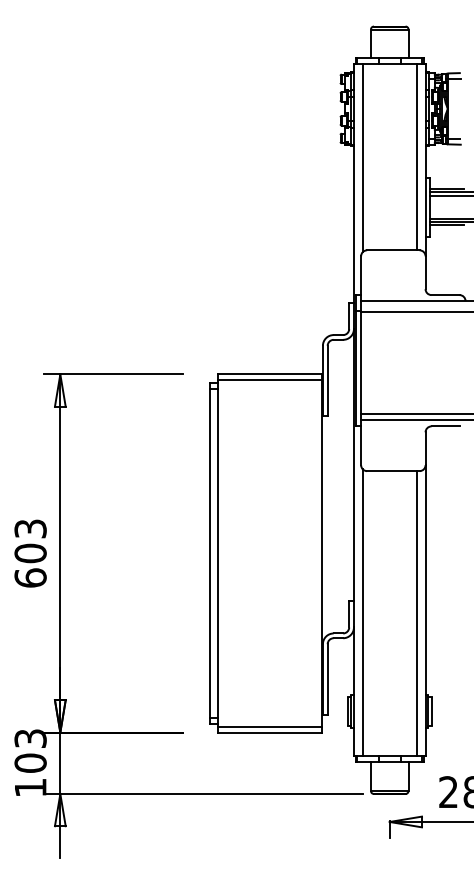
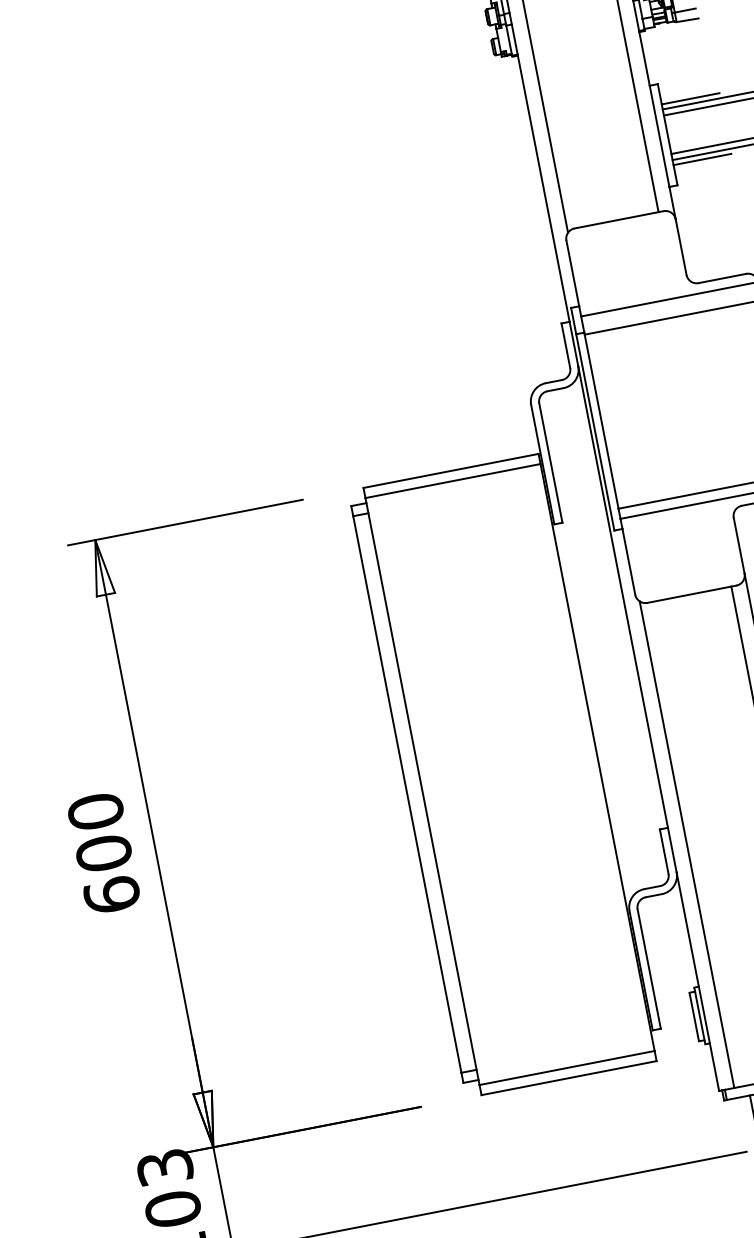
text: (30, 528) -> (95, 811), 603 -> 600

